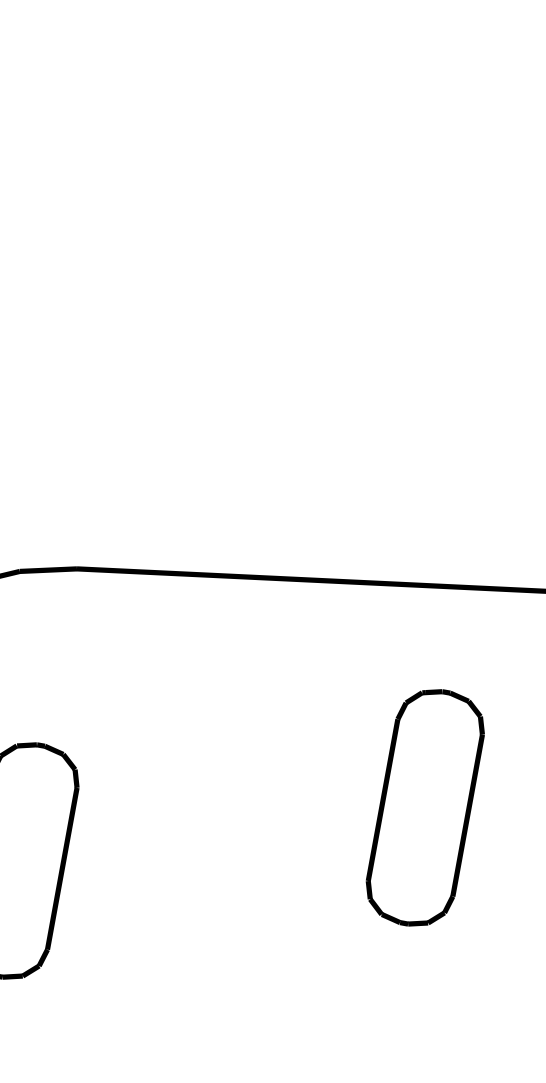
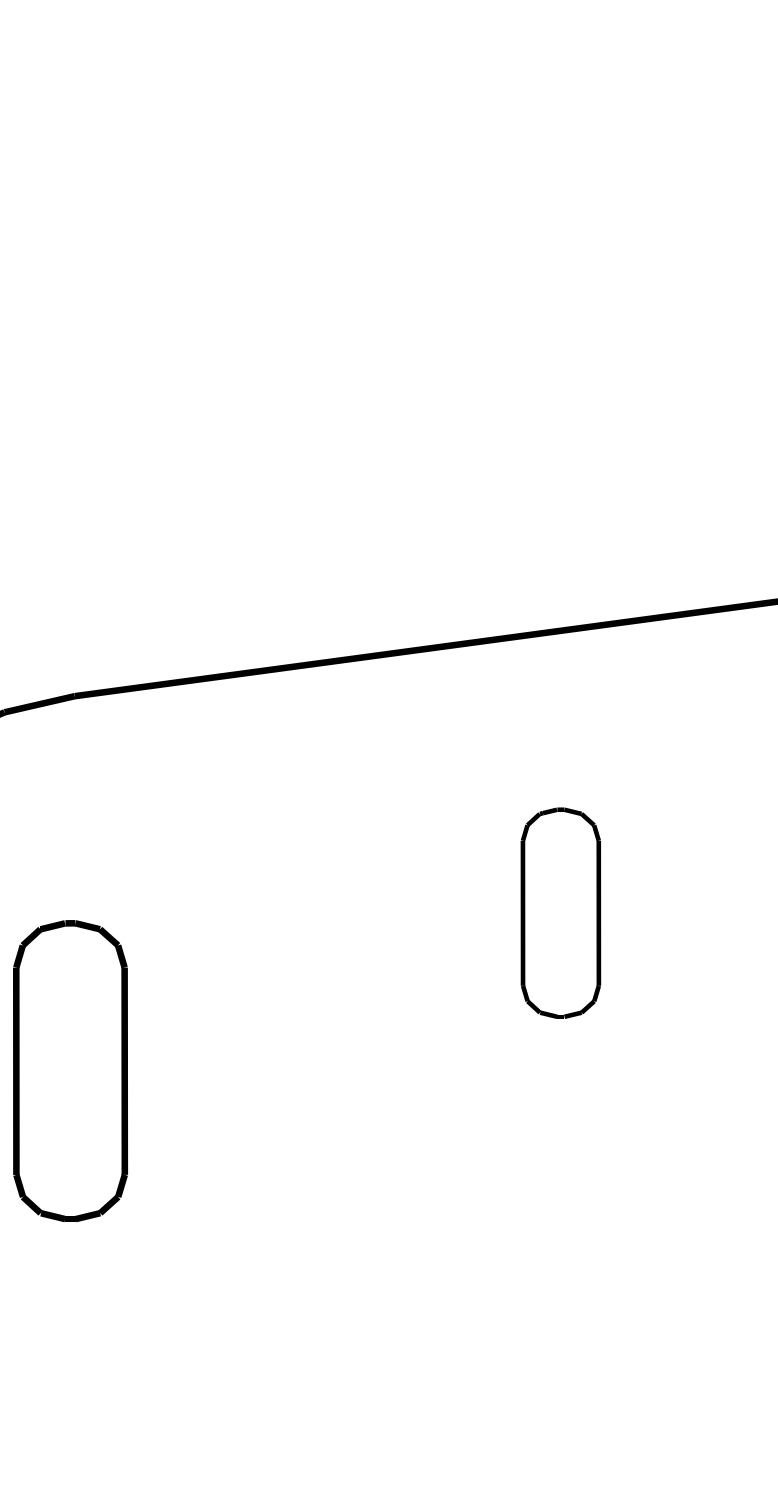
part: (425, 808) -> (560, 913), size x0.7

